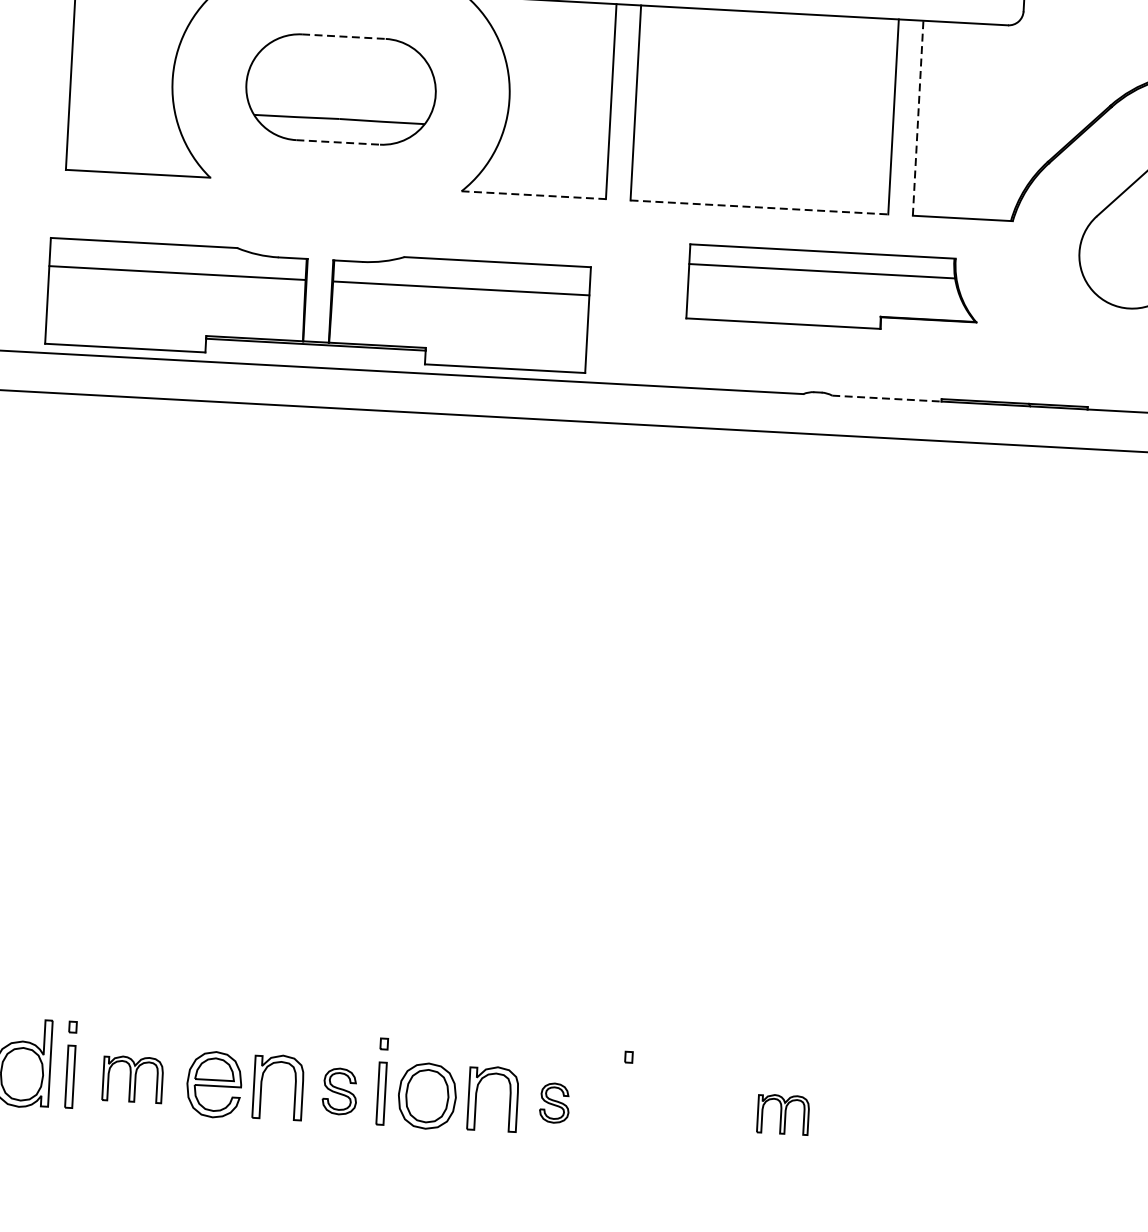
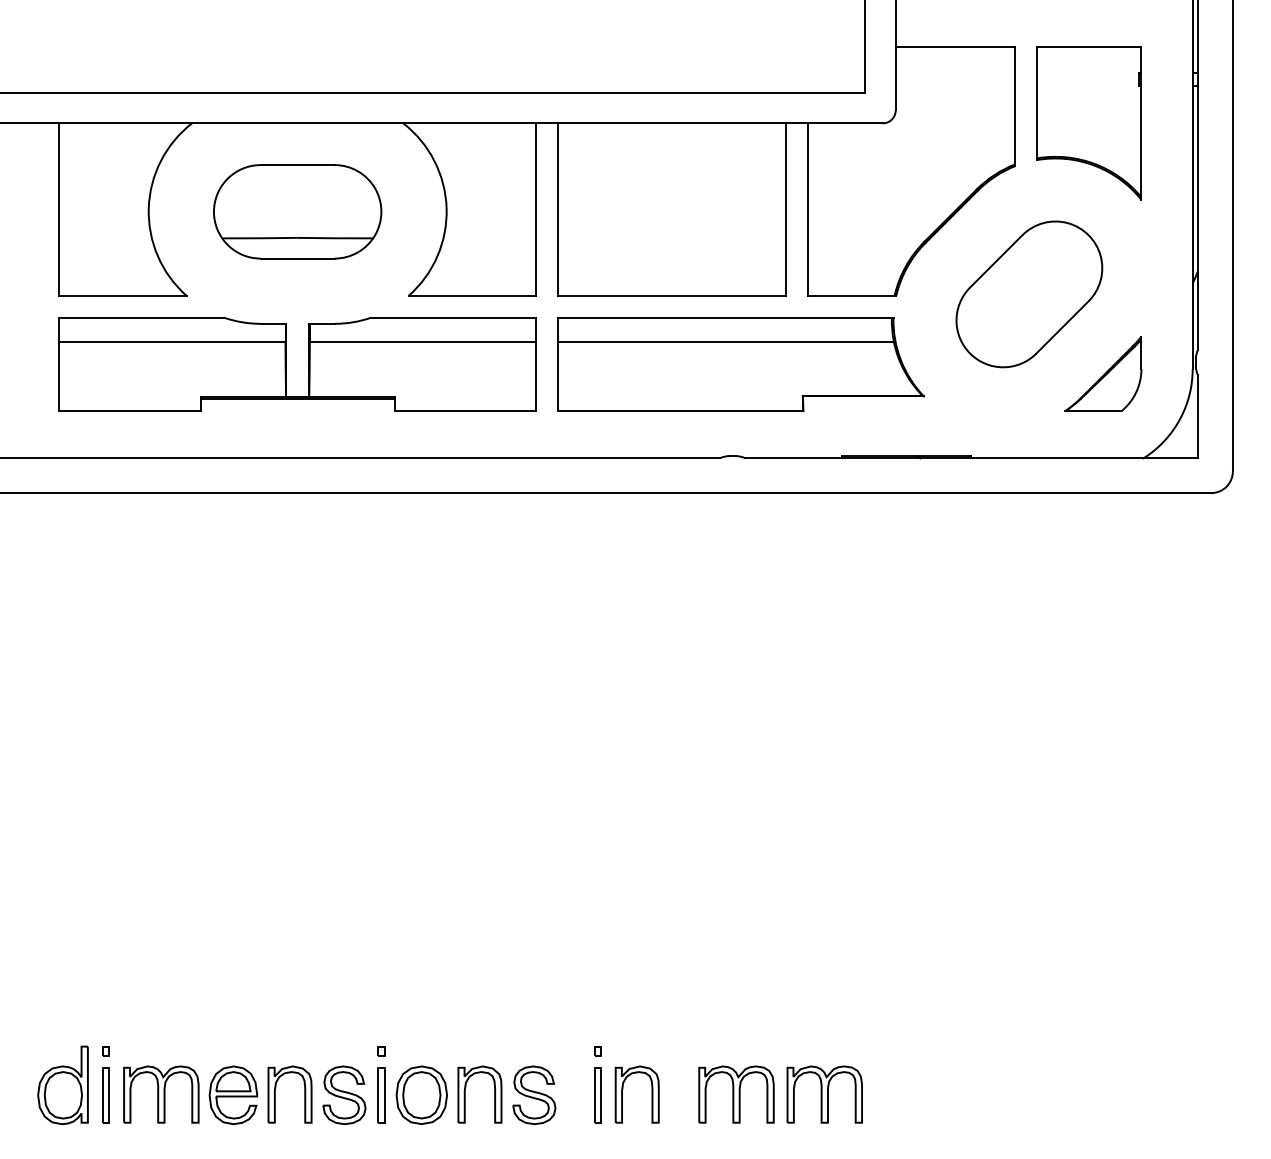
line: (343, 37) -> (297, 165), dashed -> solid
line: (917, 118) -> (807, 209), dashed -> solid
line: (338, 142) -> (297, 258), dashed -> solid
line: (533, 194) -> (472, 295), dashed -> solid
line: (759, 207) -> (672, 295), dashed -> solid
part: (832, 289) -> (740, 364), size x1.43
part: (305, 303) -> (286, 363), moved
line: (887, 398) -> (794, 458), dashed -> solid
part: (133, 1079) -> (161, 1094), size x1.43
part: (339, 1091) -> (344, 1095), size x1.43
part: (655, 1101) -> (623, 1089), added
part: (554, 1103) -> (534, 1095), size x1.67
part: (626, 1107) -> (597, 1095), added
part: (783, 1114) -> (736, 1094), size x1.67
part: (882, 1119) -> (824, 1094), added

